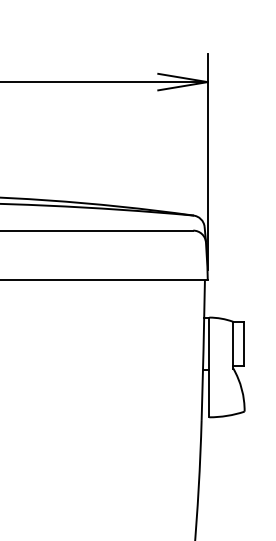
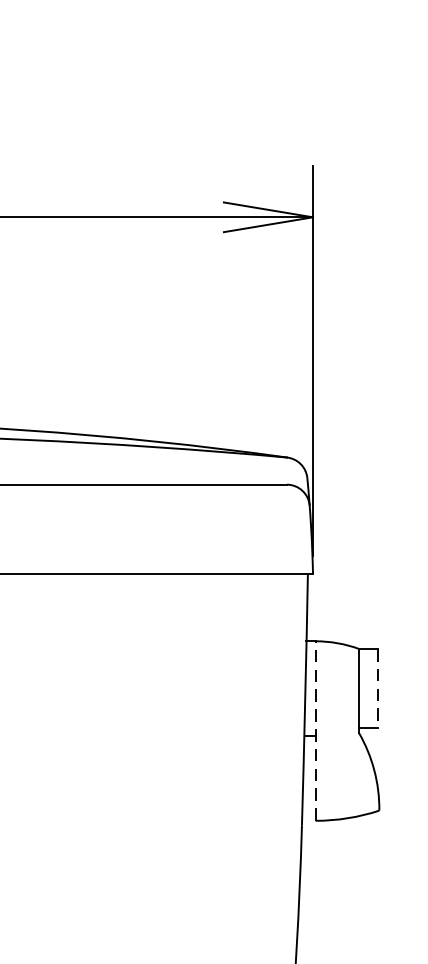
line: (243, 343) -> (377, 687), solid -> dashed
line: (209, 367) -> (316, 731), solid -> dashed

